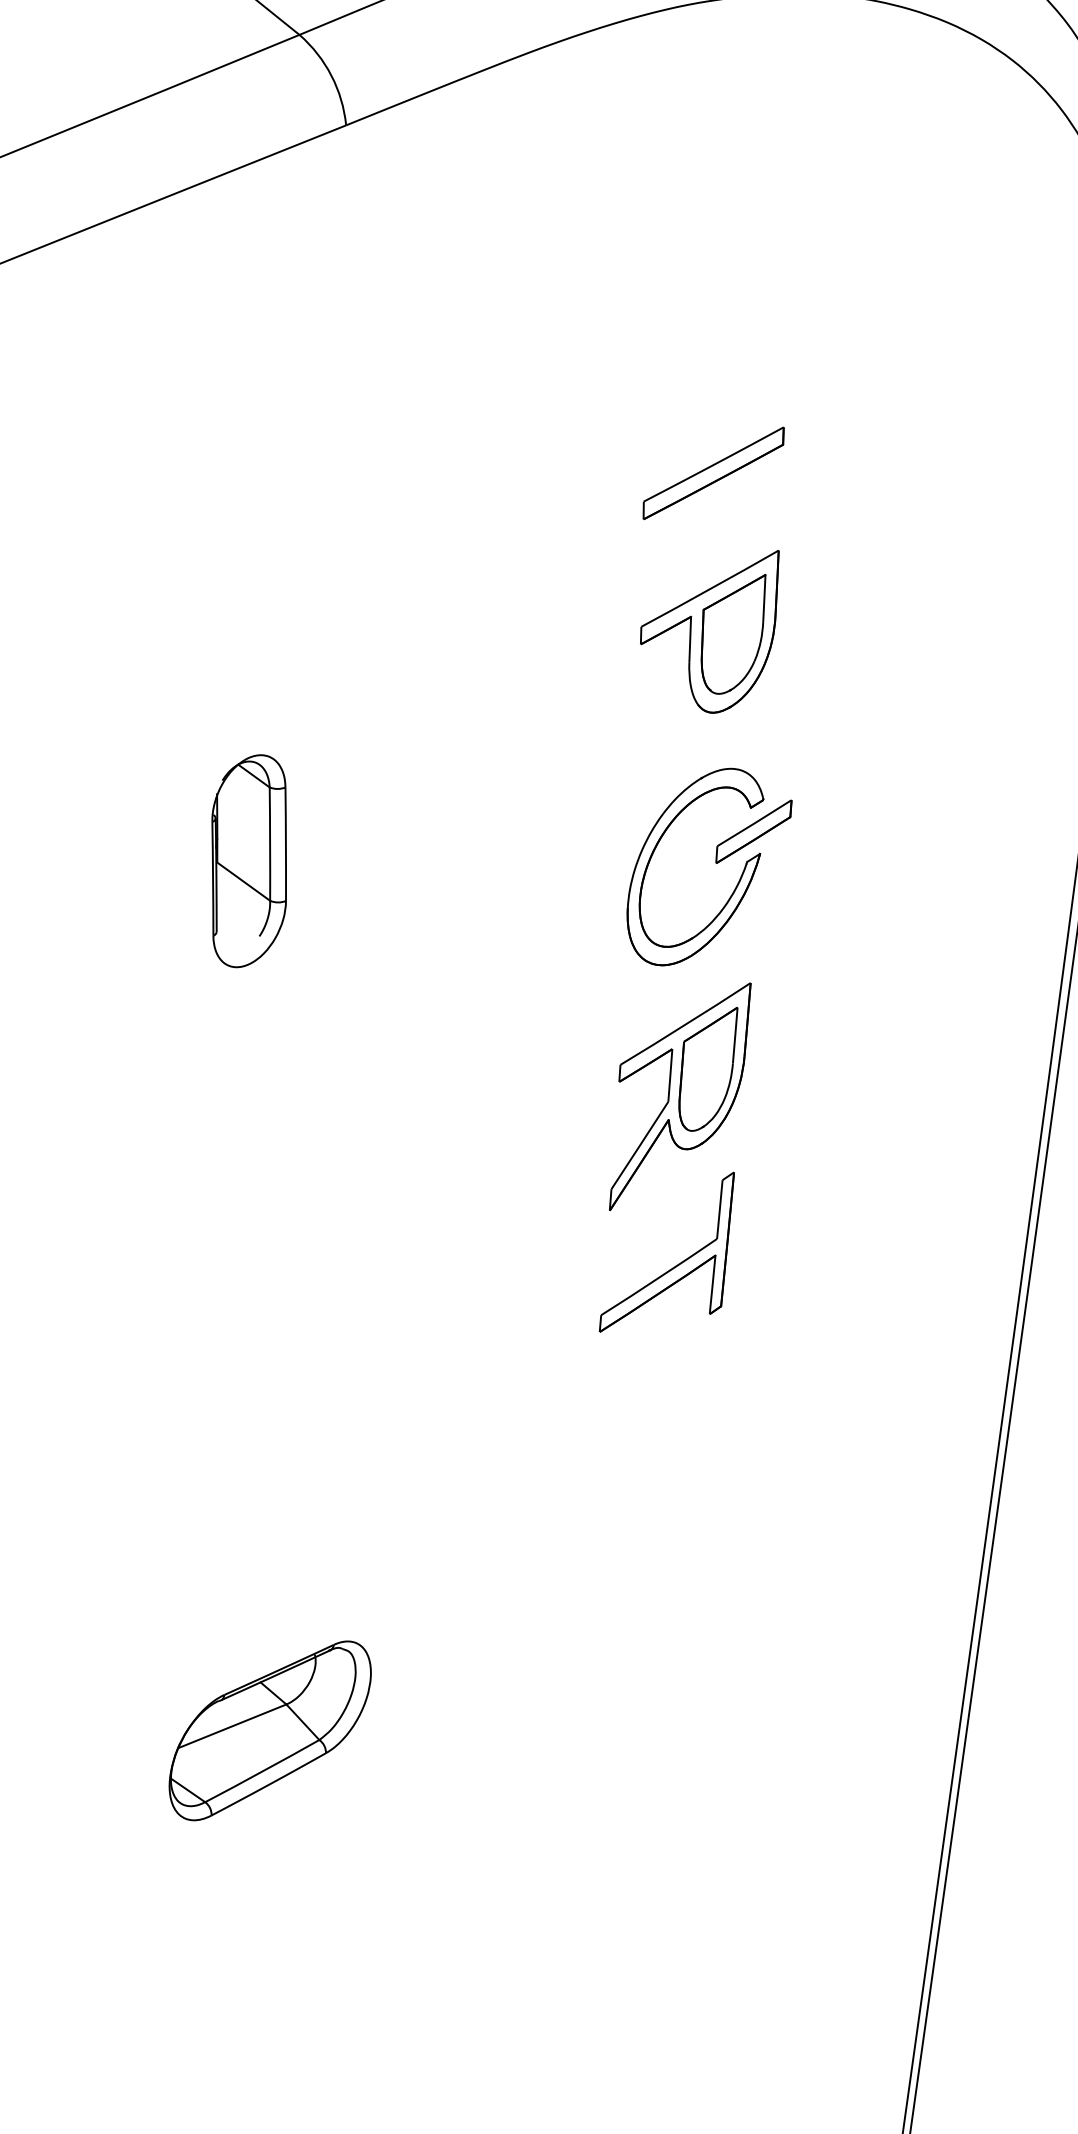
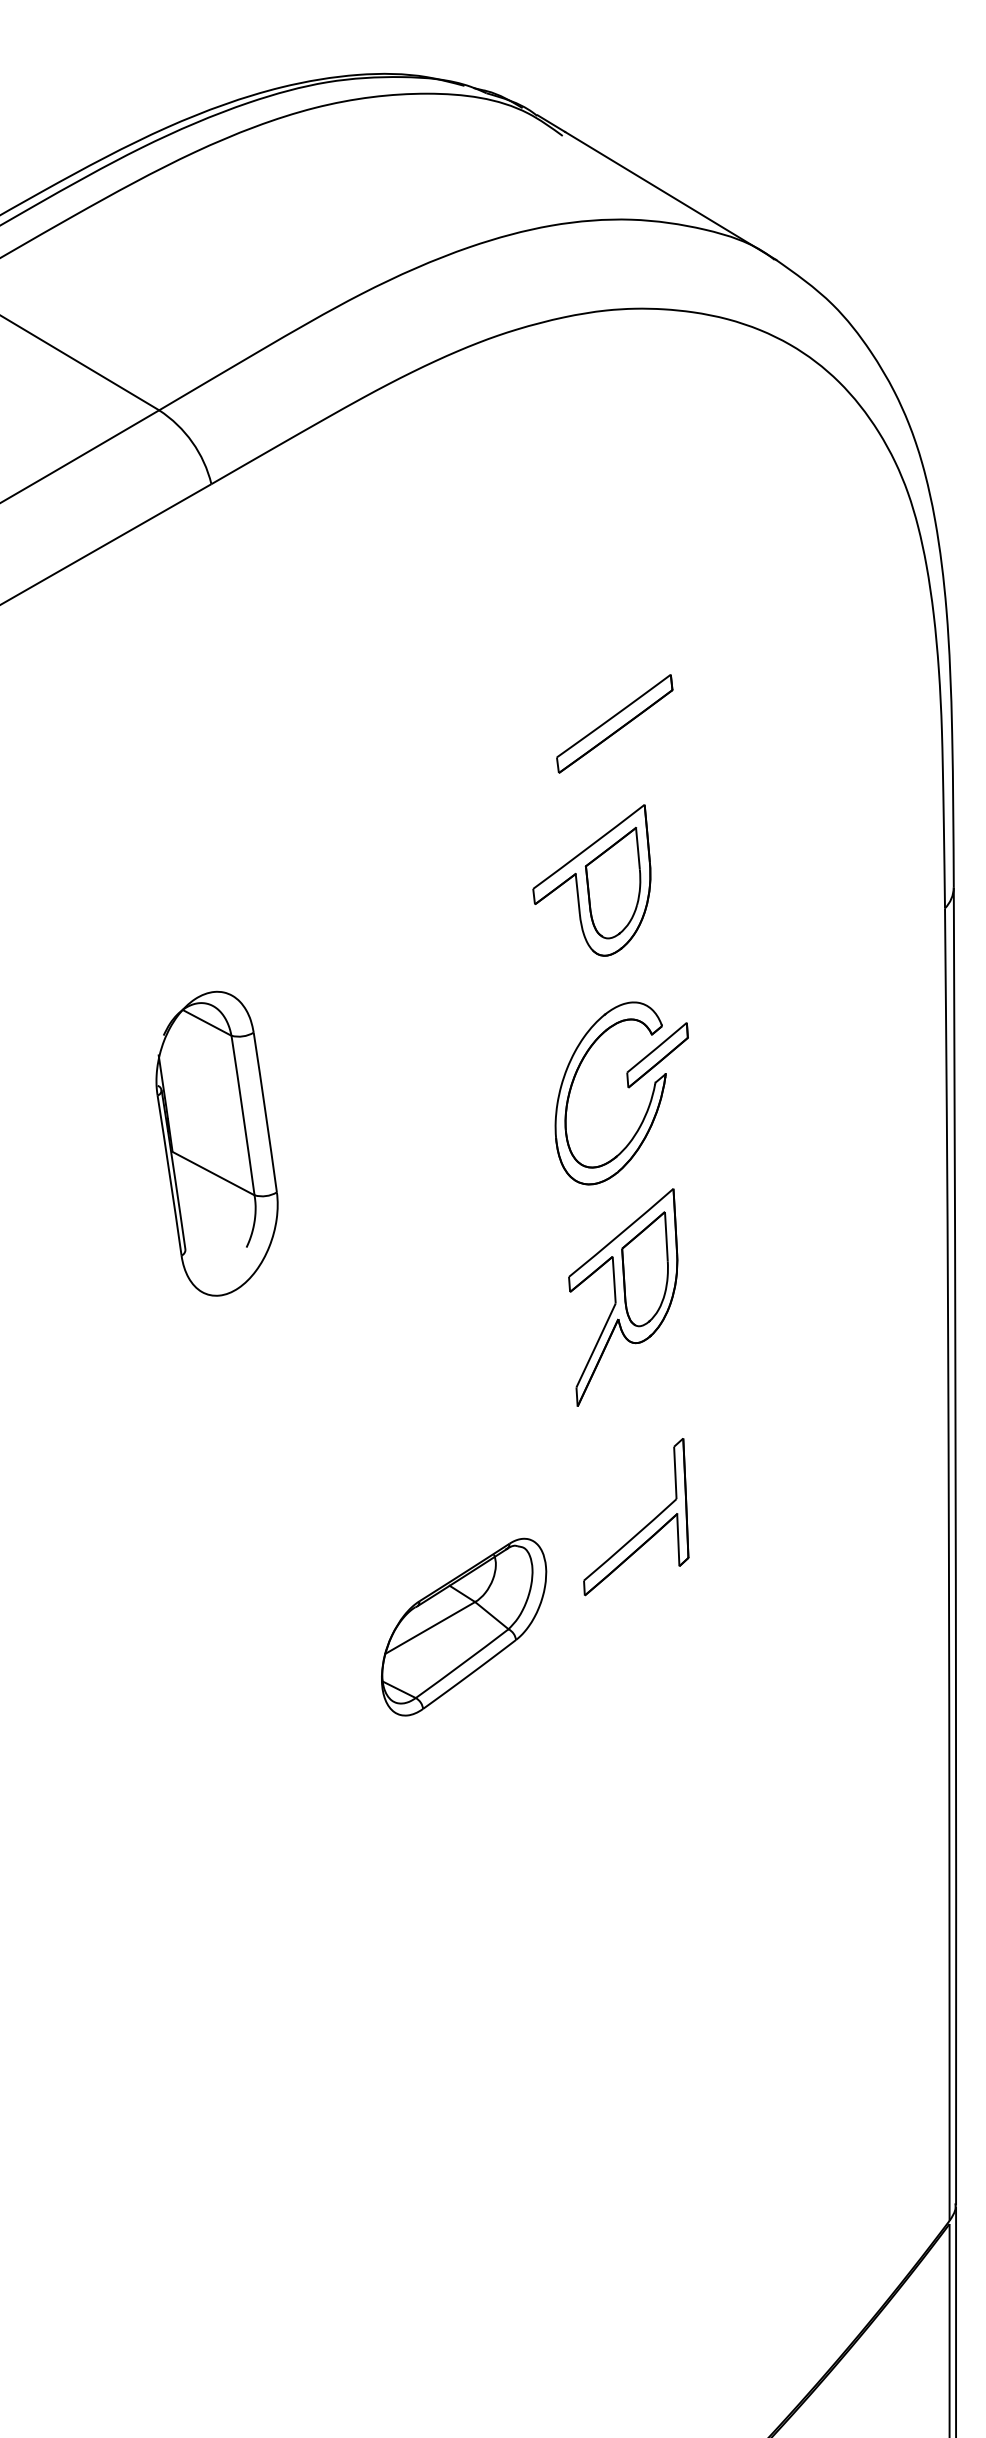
part: (713, 472) -> (614, 723), moved
part: (248, 860) -> (216, 1143), size x1.6
part: (678, 1263) -> (645, 1525), moved
part: (270, 1730) -> (464, 1626), moved

